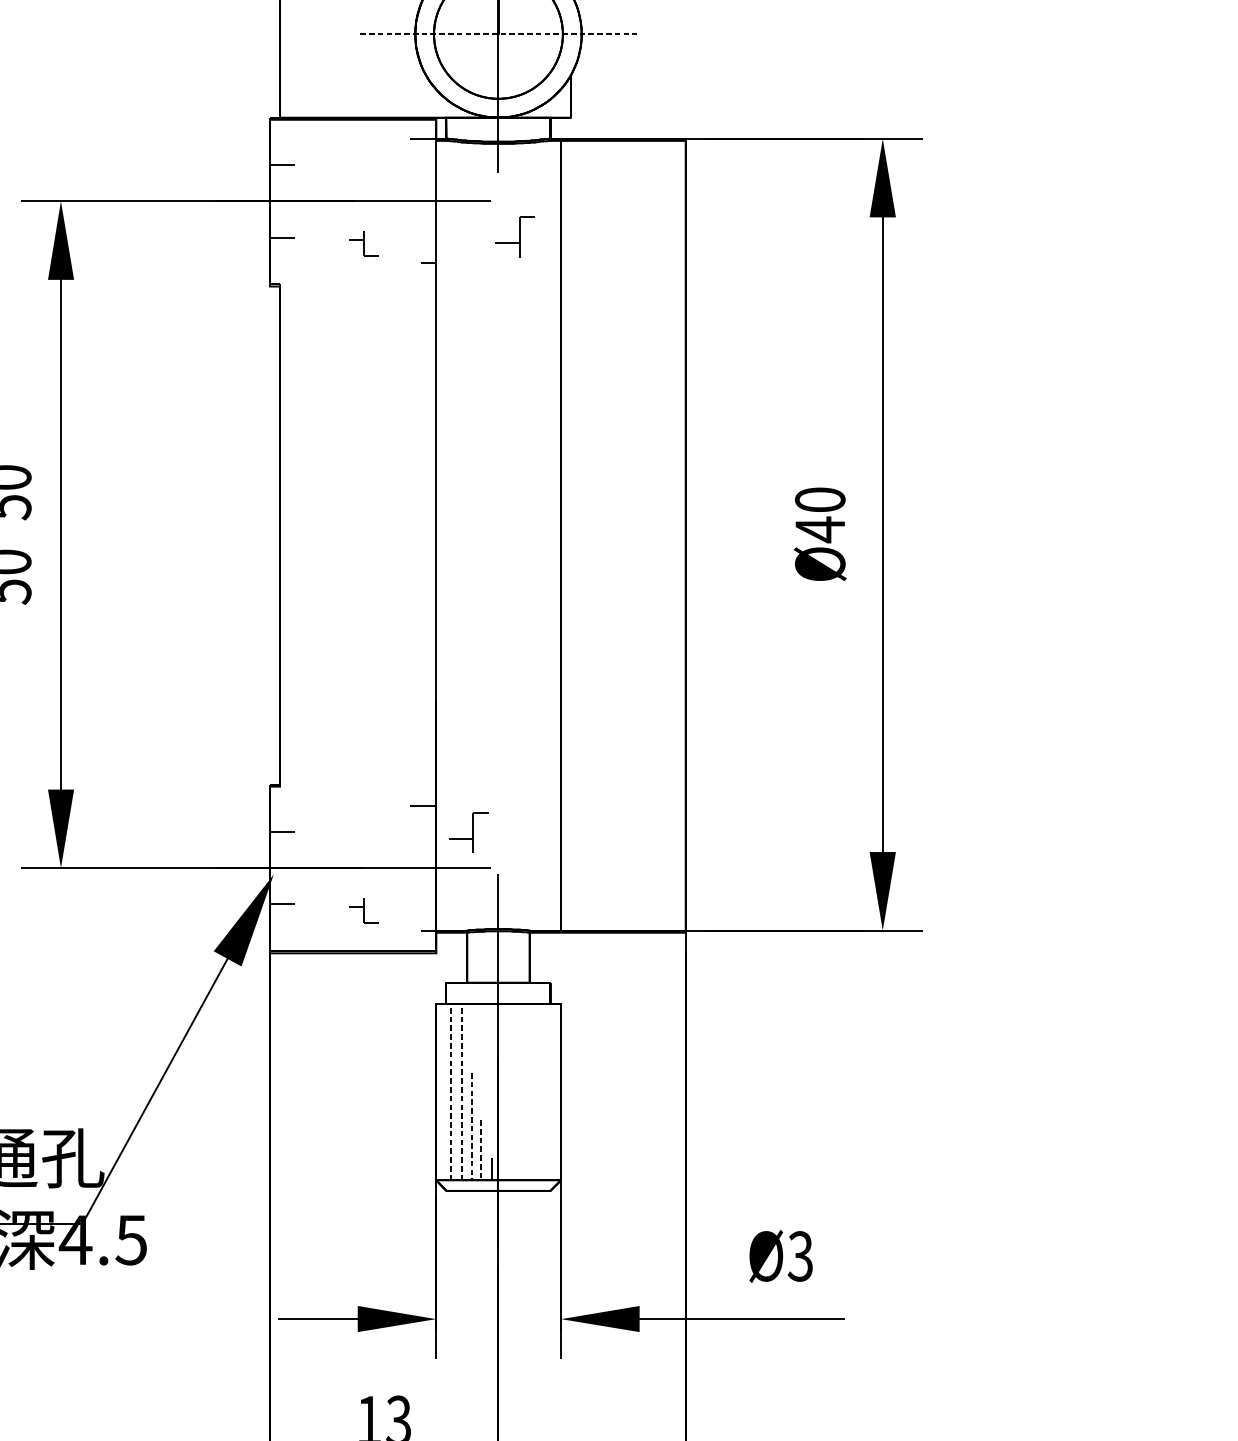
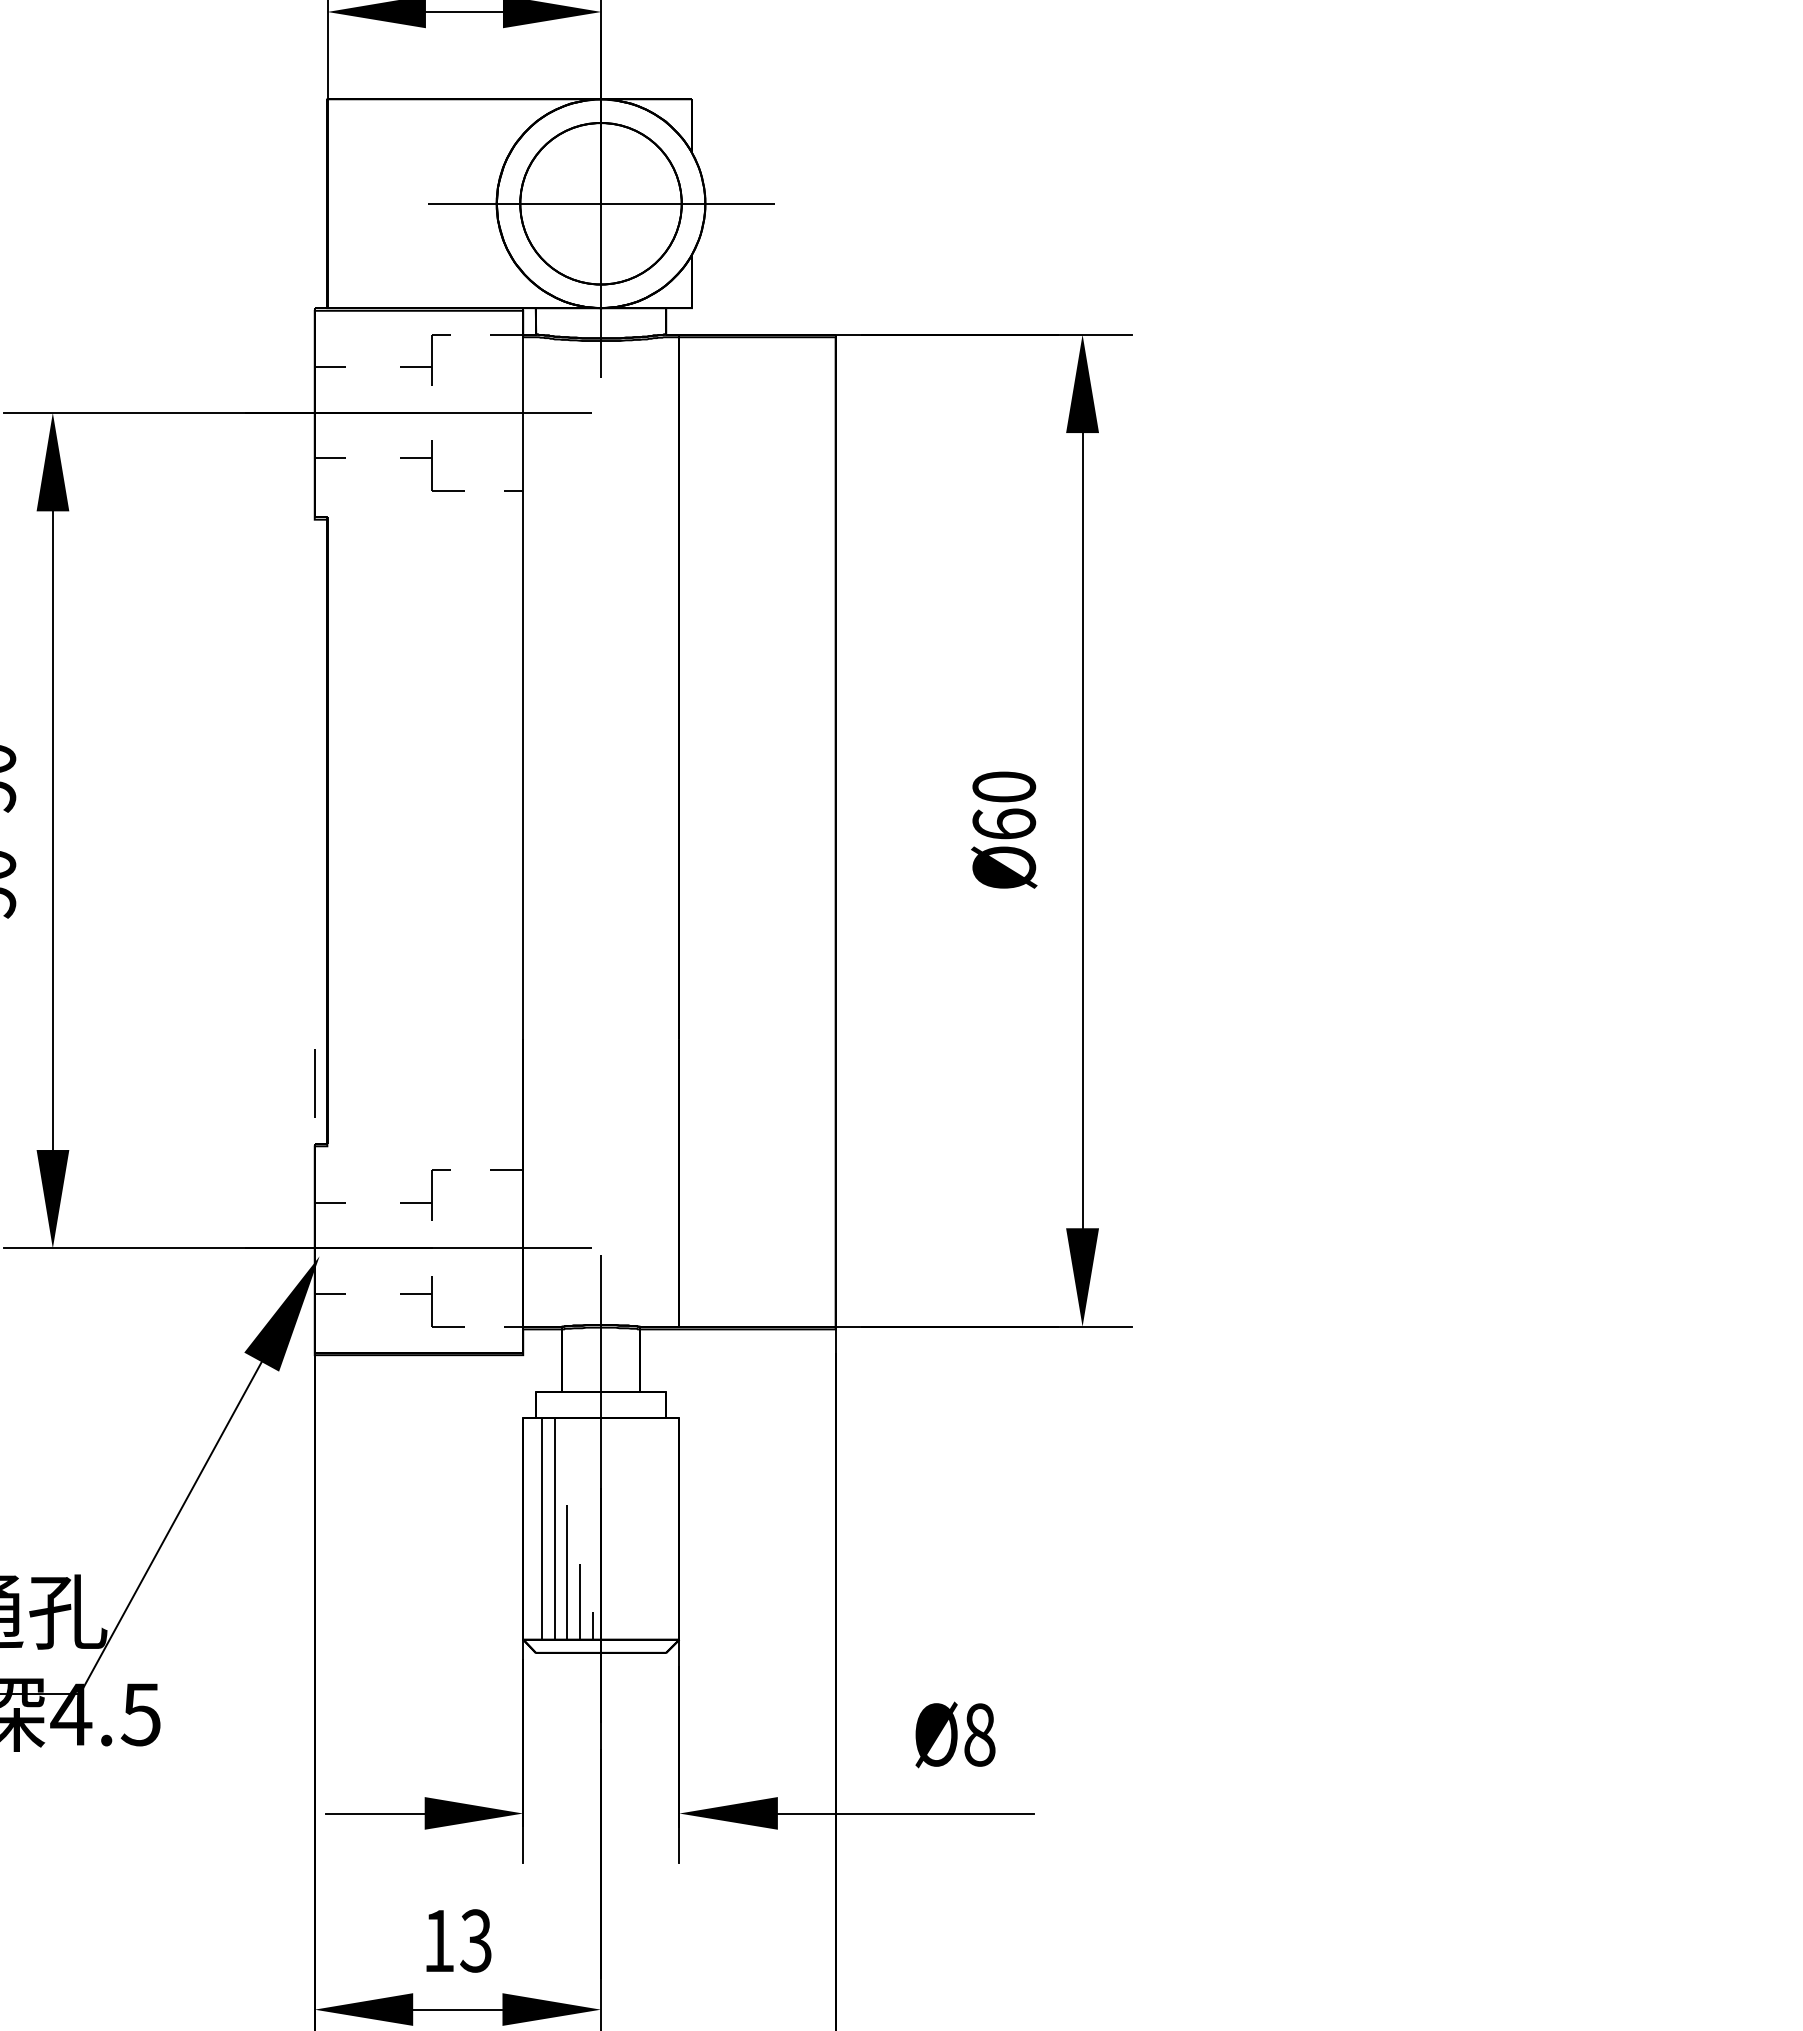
line: (498, 34) -> (601, 203), dashed -> solid
part: (514, 236) -> (425, 359), moved
part: (363, 243) -> (432, 465), size x1.67
text: (820, 529) -> (1004, 824), Ø40 -> Ø60
line: (269, 736) -> (314, 1083), added
part: (468, 832) -> (425, 1194), moved
part: (363, 910) -> (432, 1301), size x1.67
line: (451, 1091) -> (542, 1528), dashed -> solid
line: (462, 1091) -> (555, 1528), dashed -> solid
line: (471, 1126) -> (567, 1572), dashed -> solid
line: (481, 1149) -> (579, 1601), dashed -> solid
text: (800, 1256) -> (979, 1734), Ø3 -> Ø8

